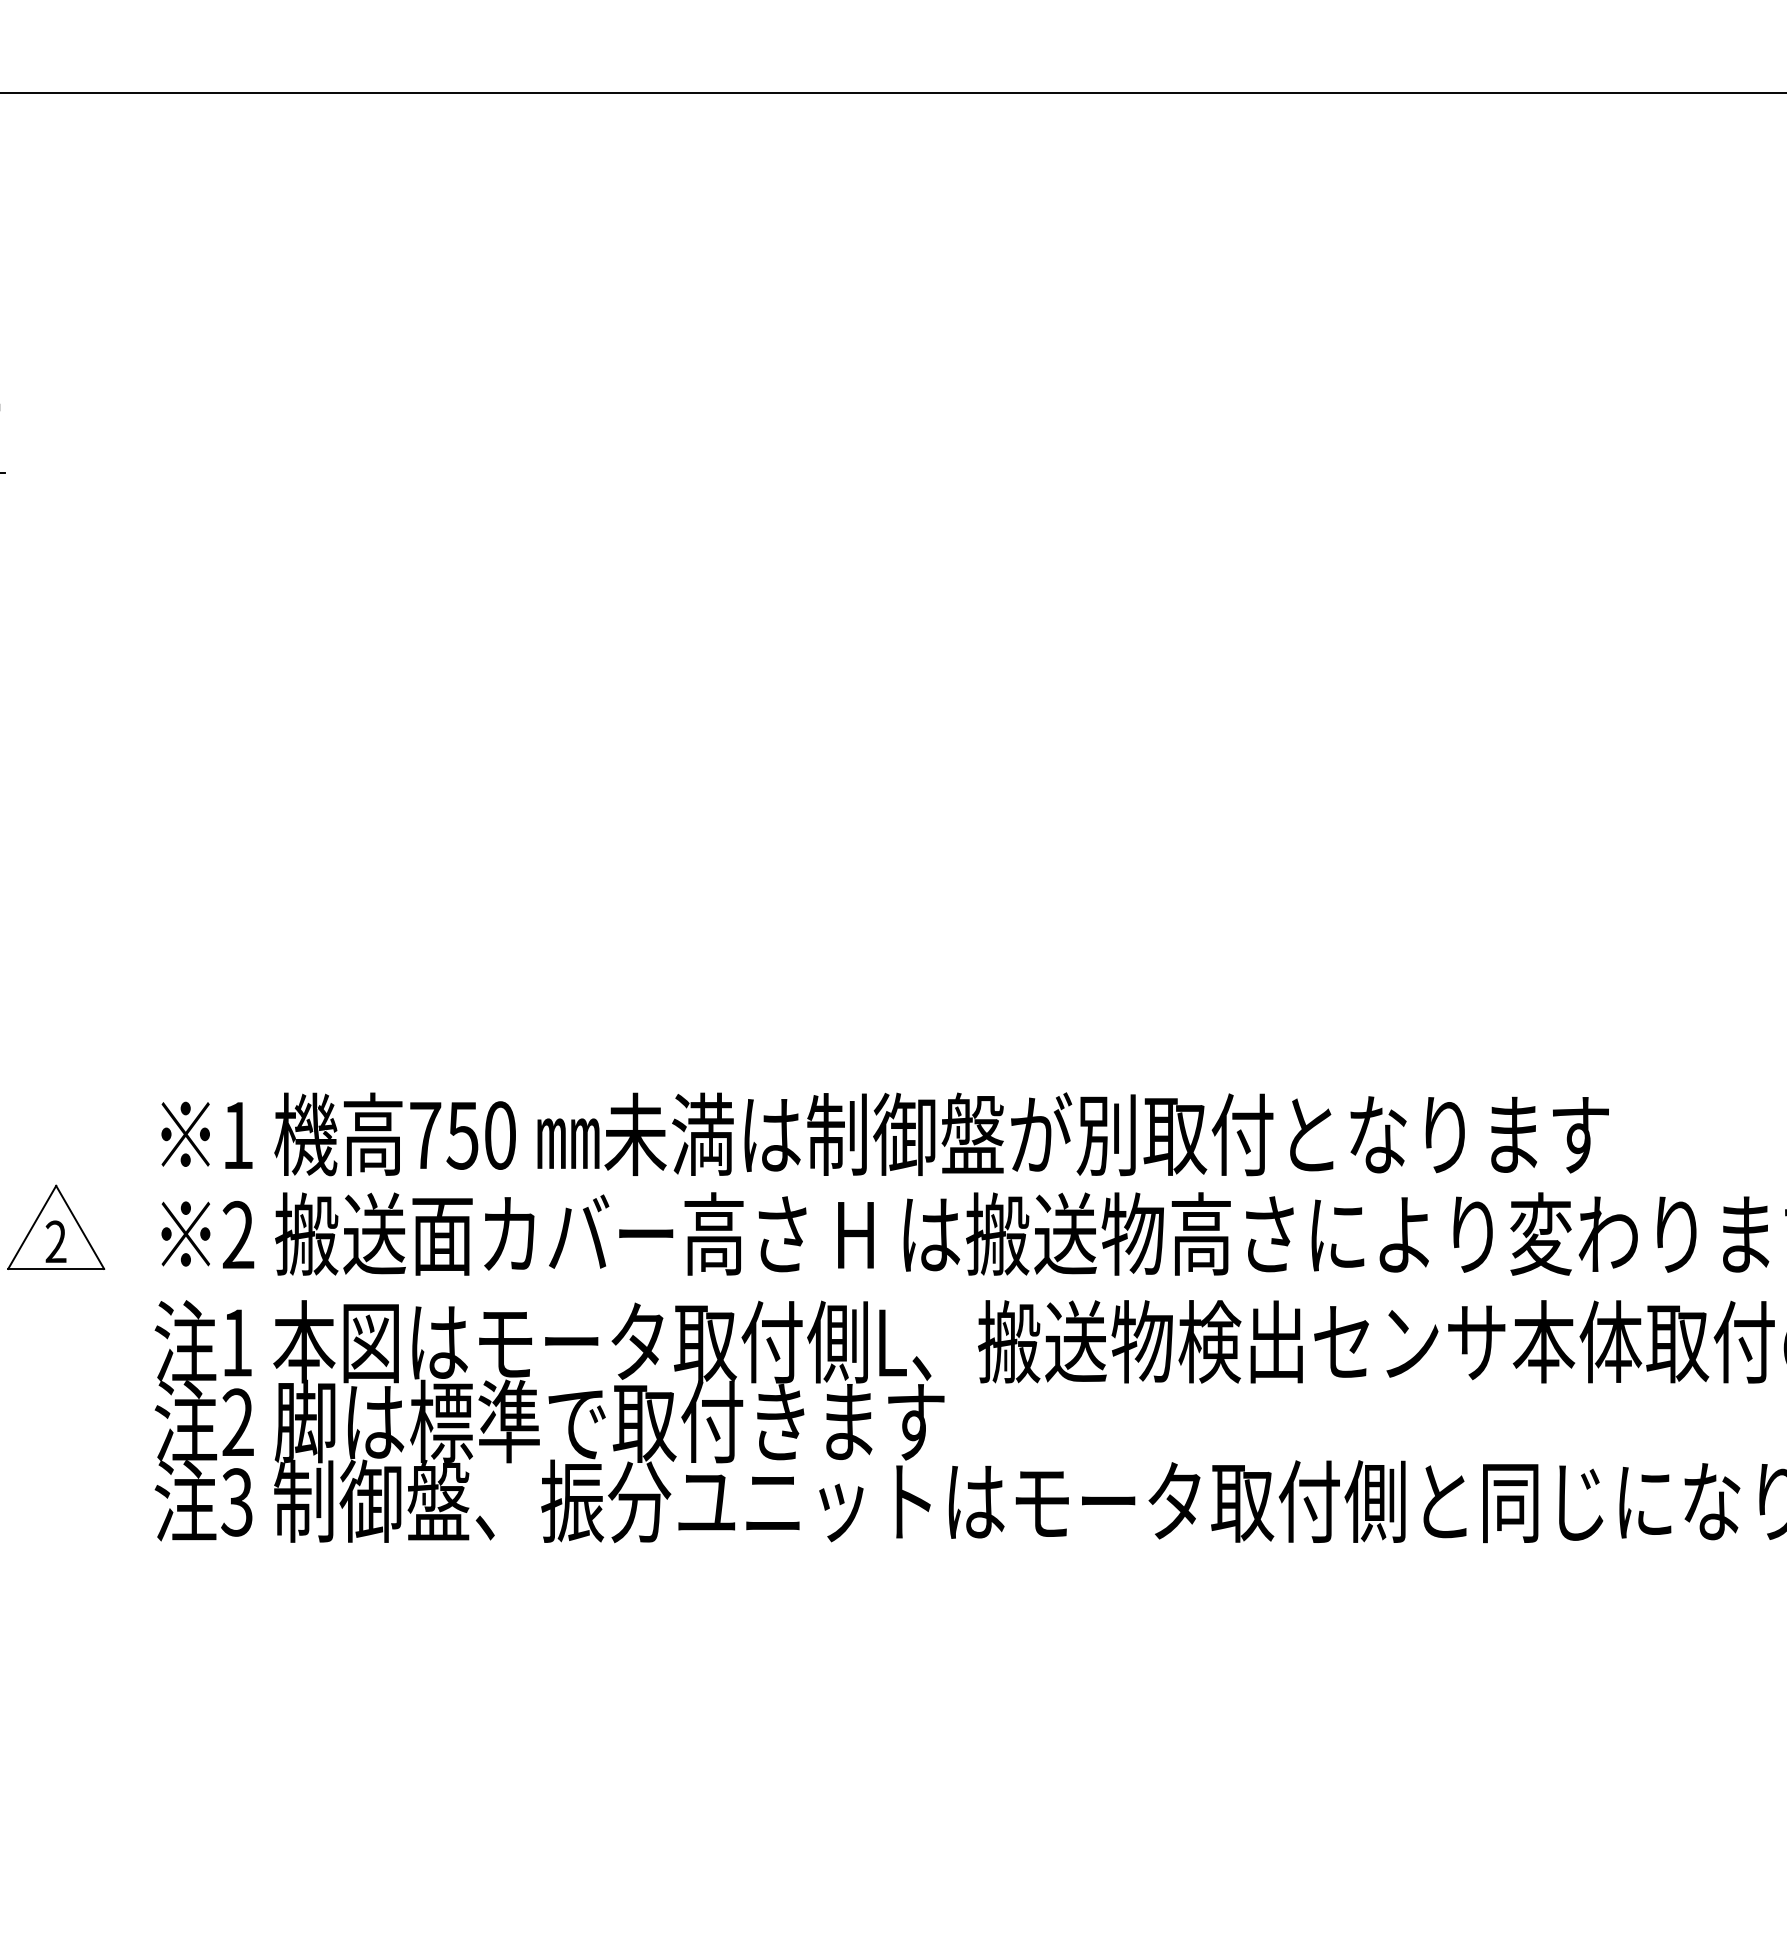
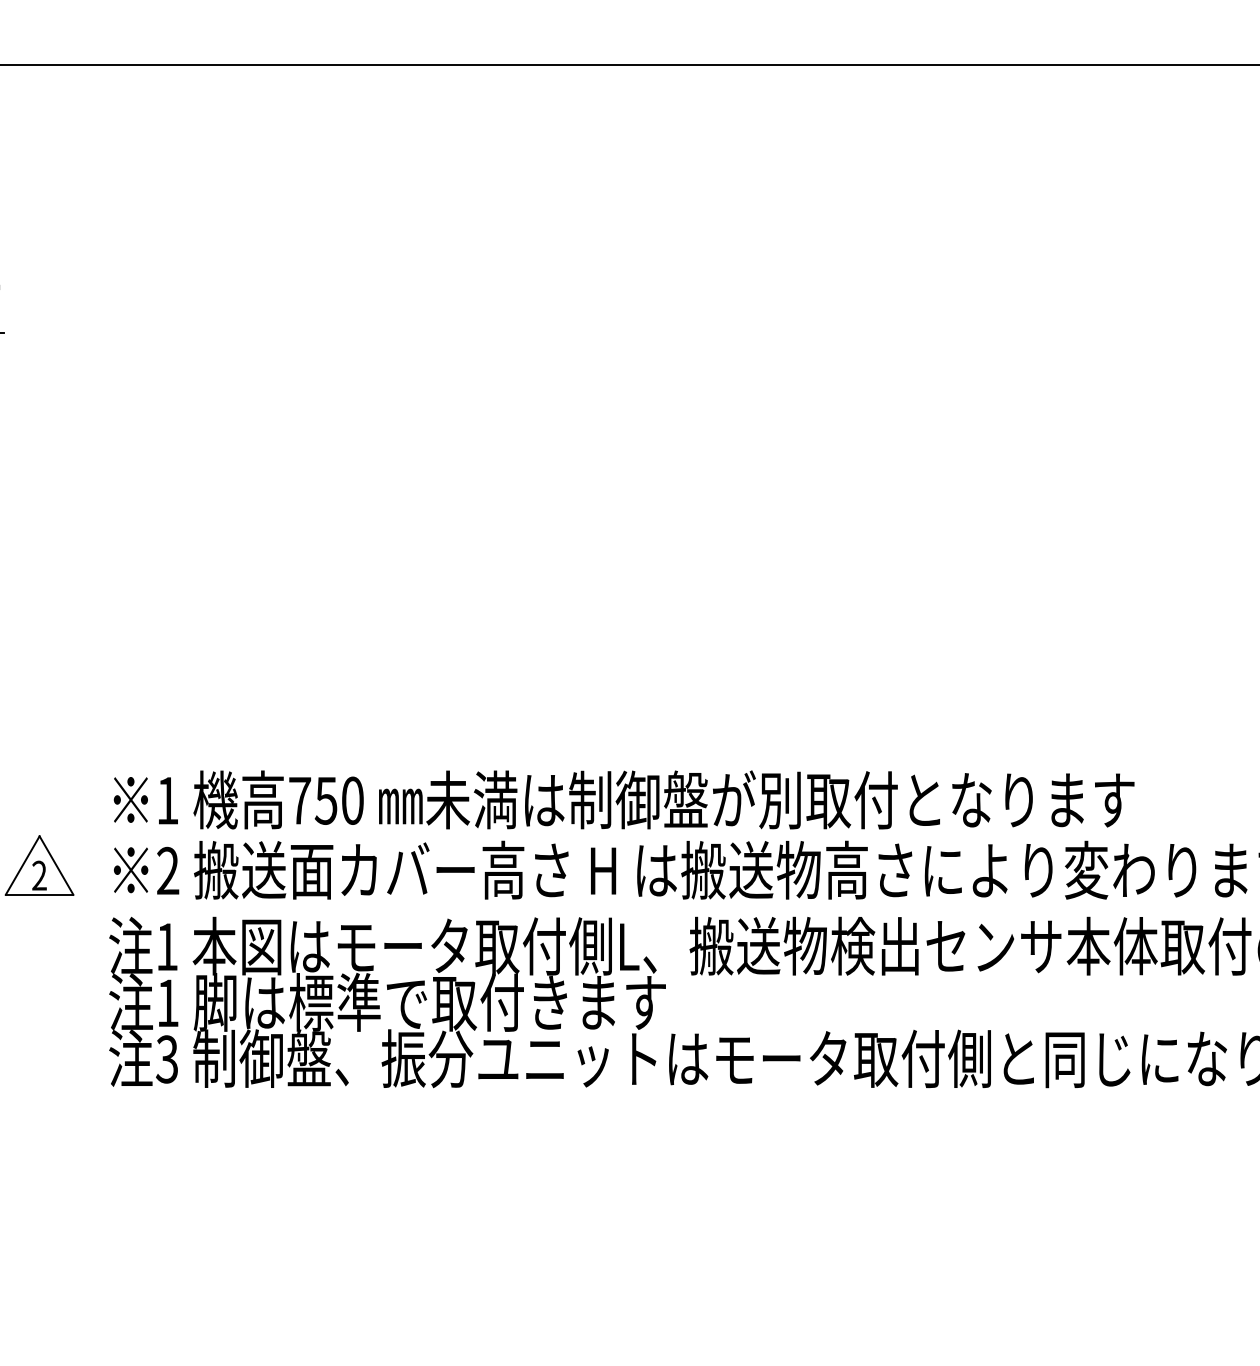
text: (237, 1421) -> (167, 1002), 2 -> 1

